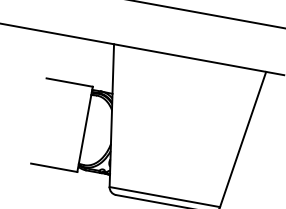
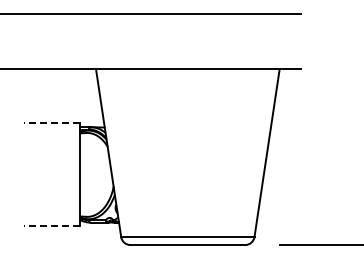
line: (69, 82) -> (52, 123), solid -> dashed
line: (54, 167) -> (52, 226), solid -> dashed

